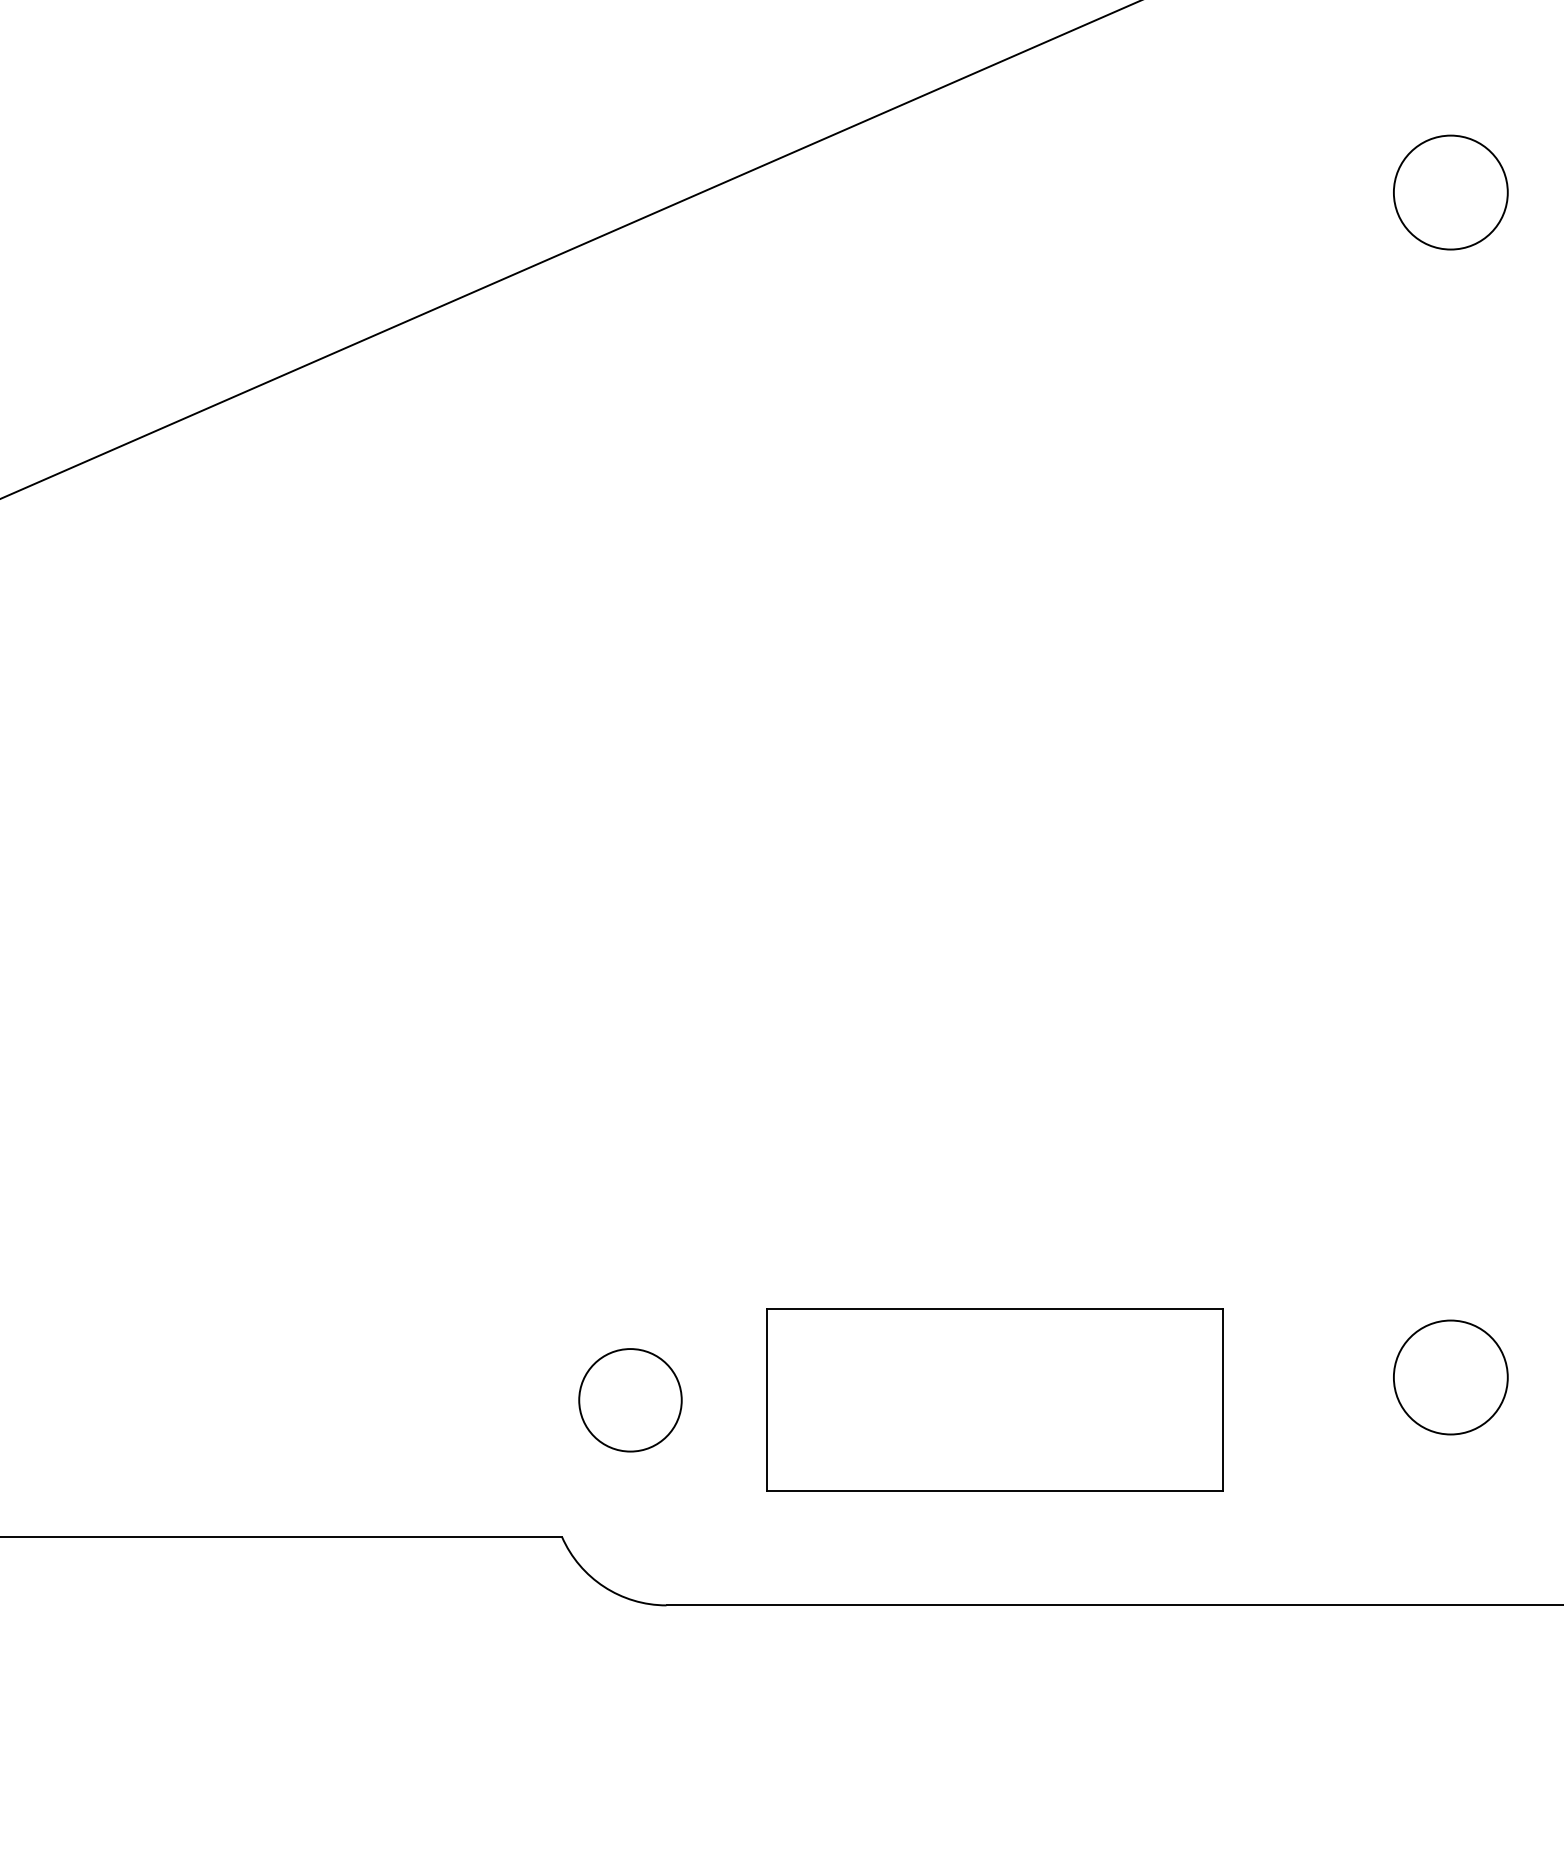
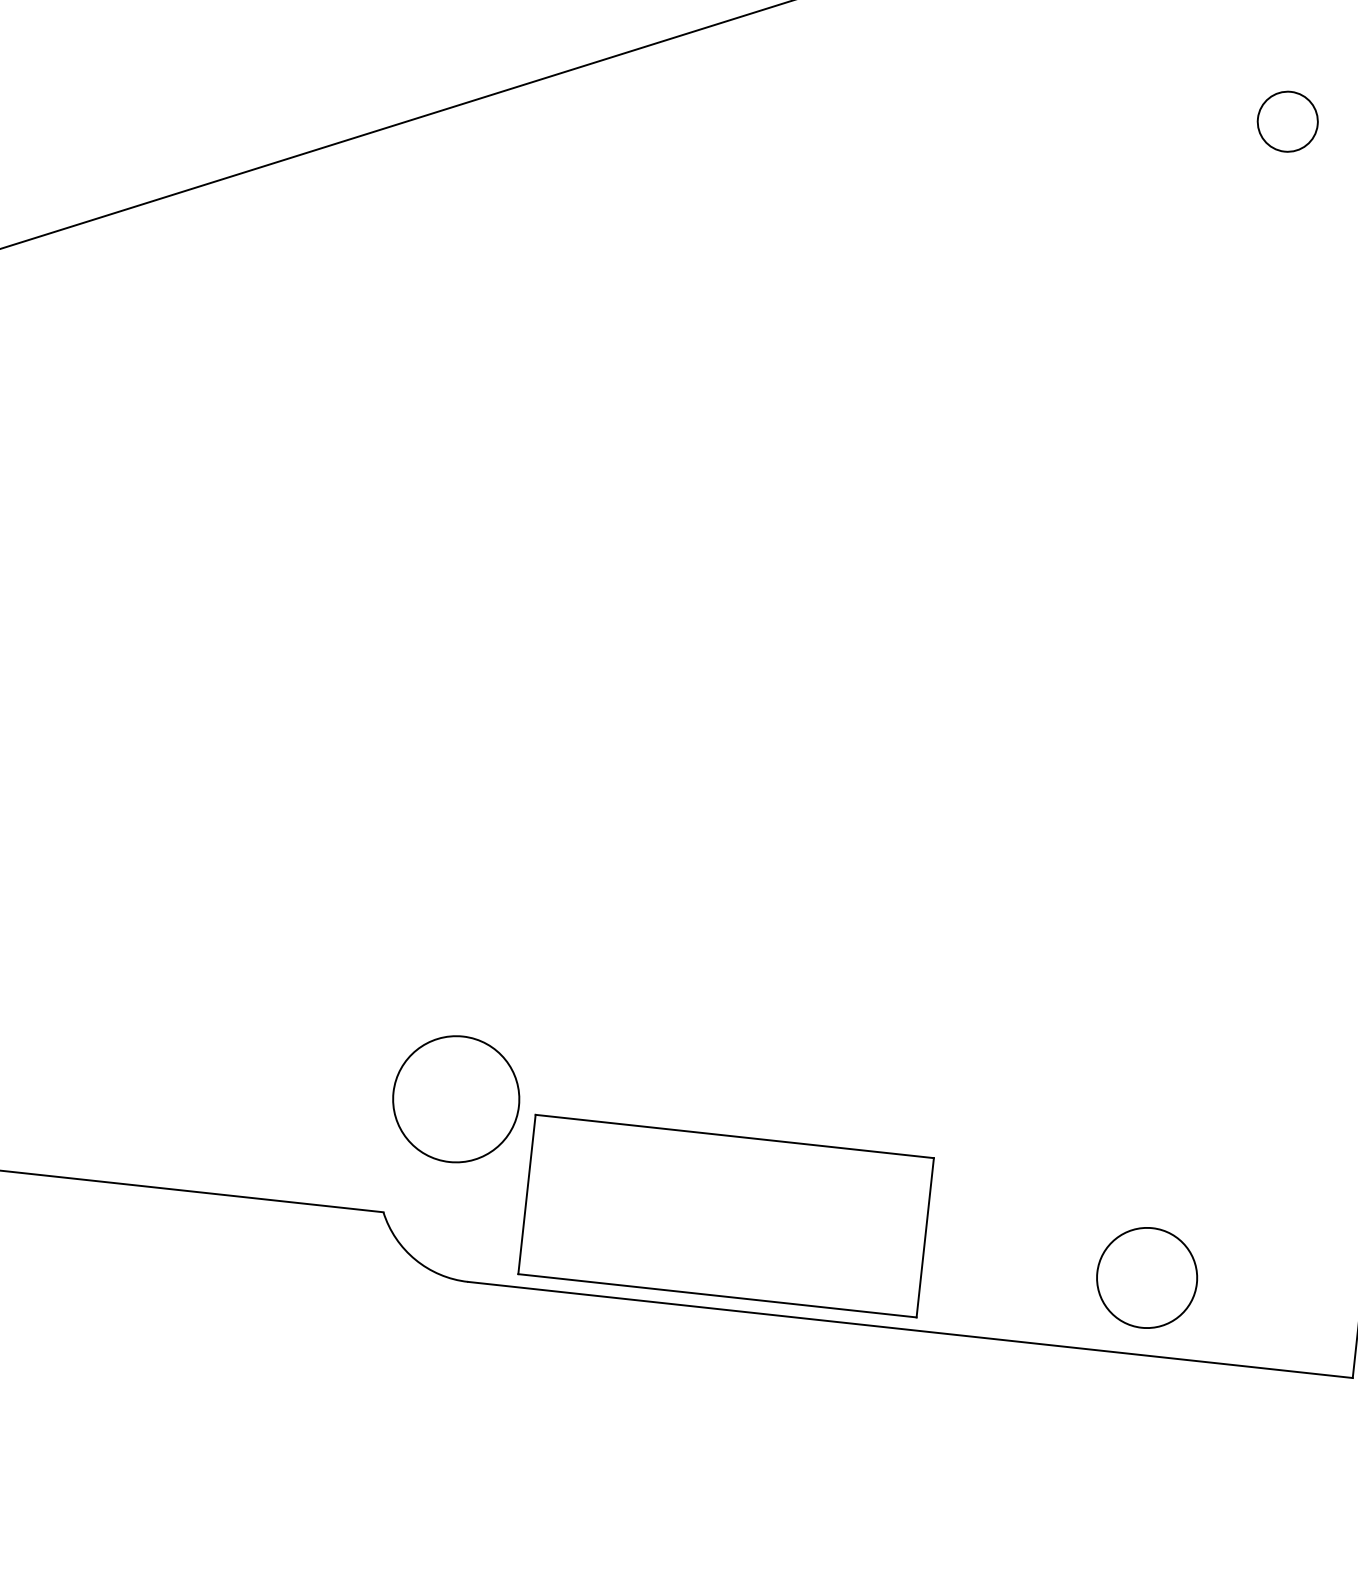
circle: (1450, 192) -> (1287, 121), size x0.6
circle: (1450, 1377) -> (1146, 1277), moved
part: (994, 1399) -> (725, 1215), moved
circle: (630, 1400) -> (456, 1099), size x1.4

